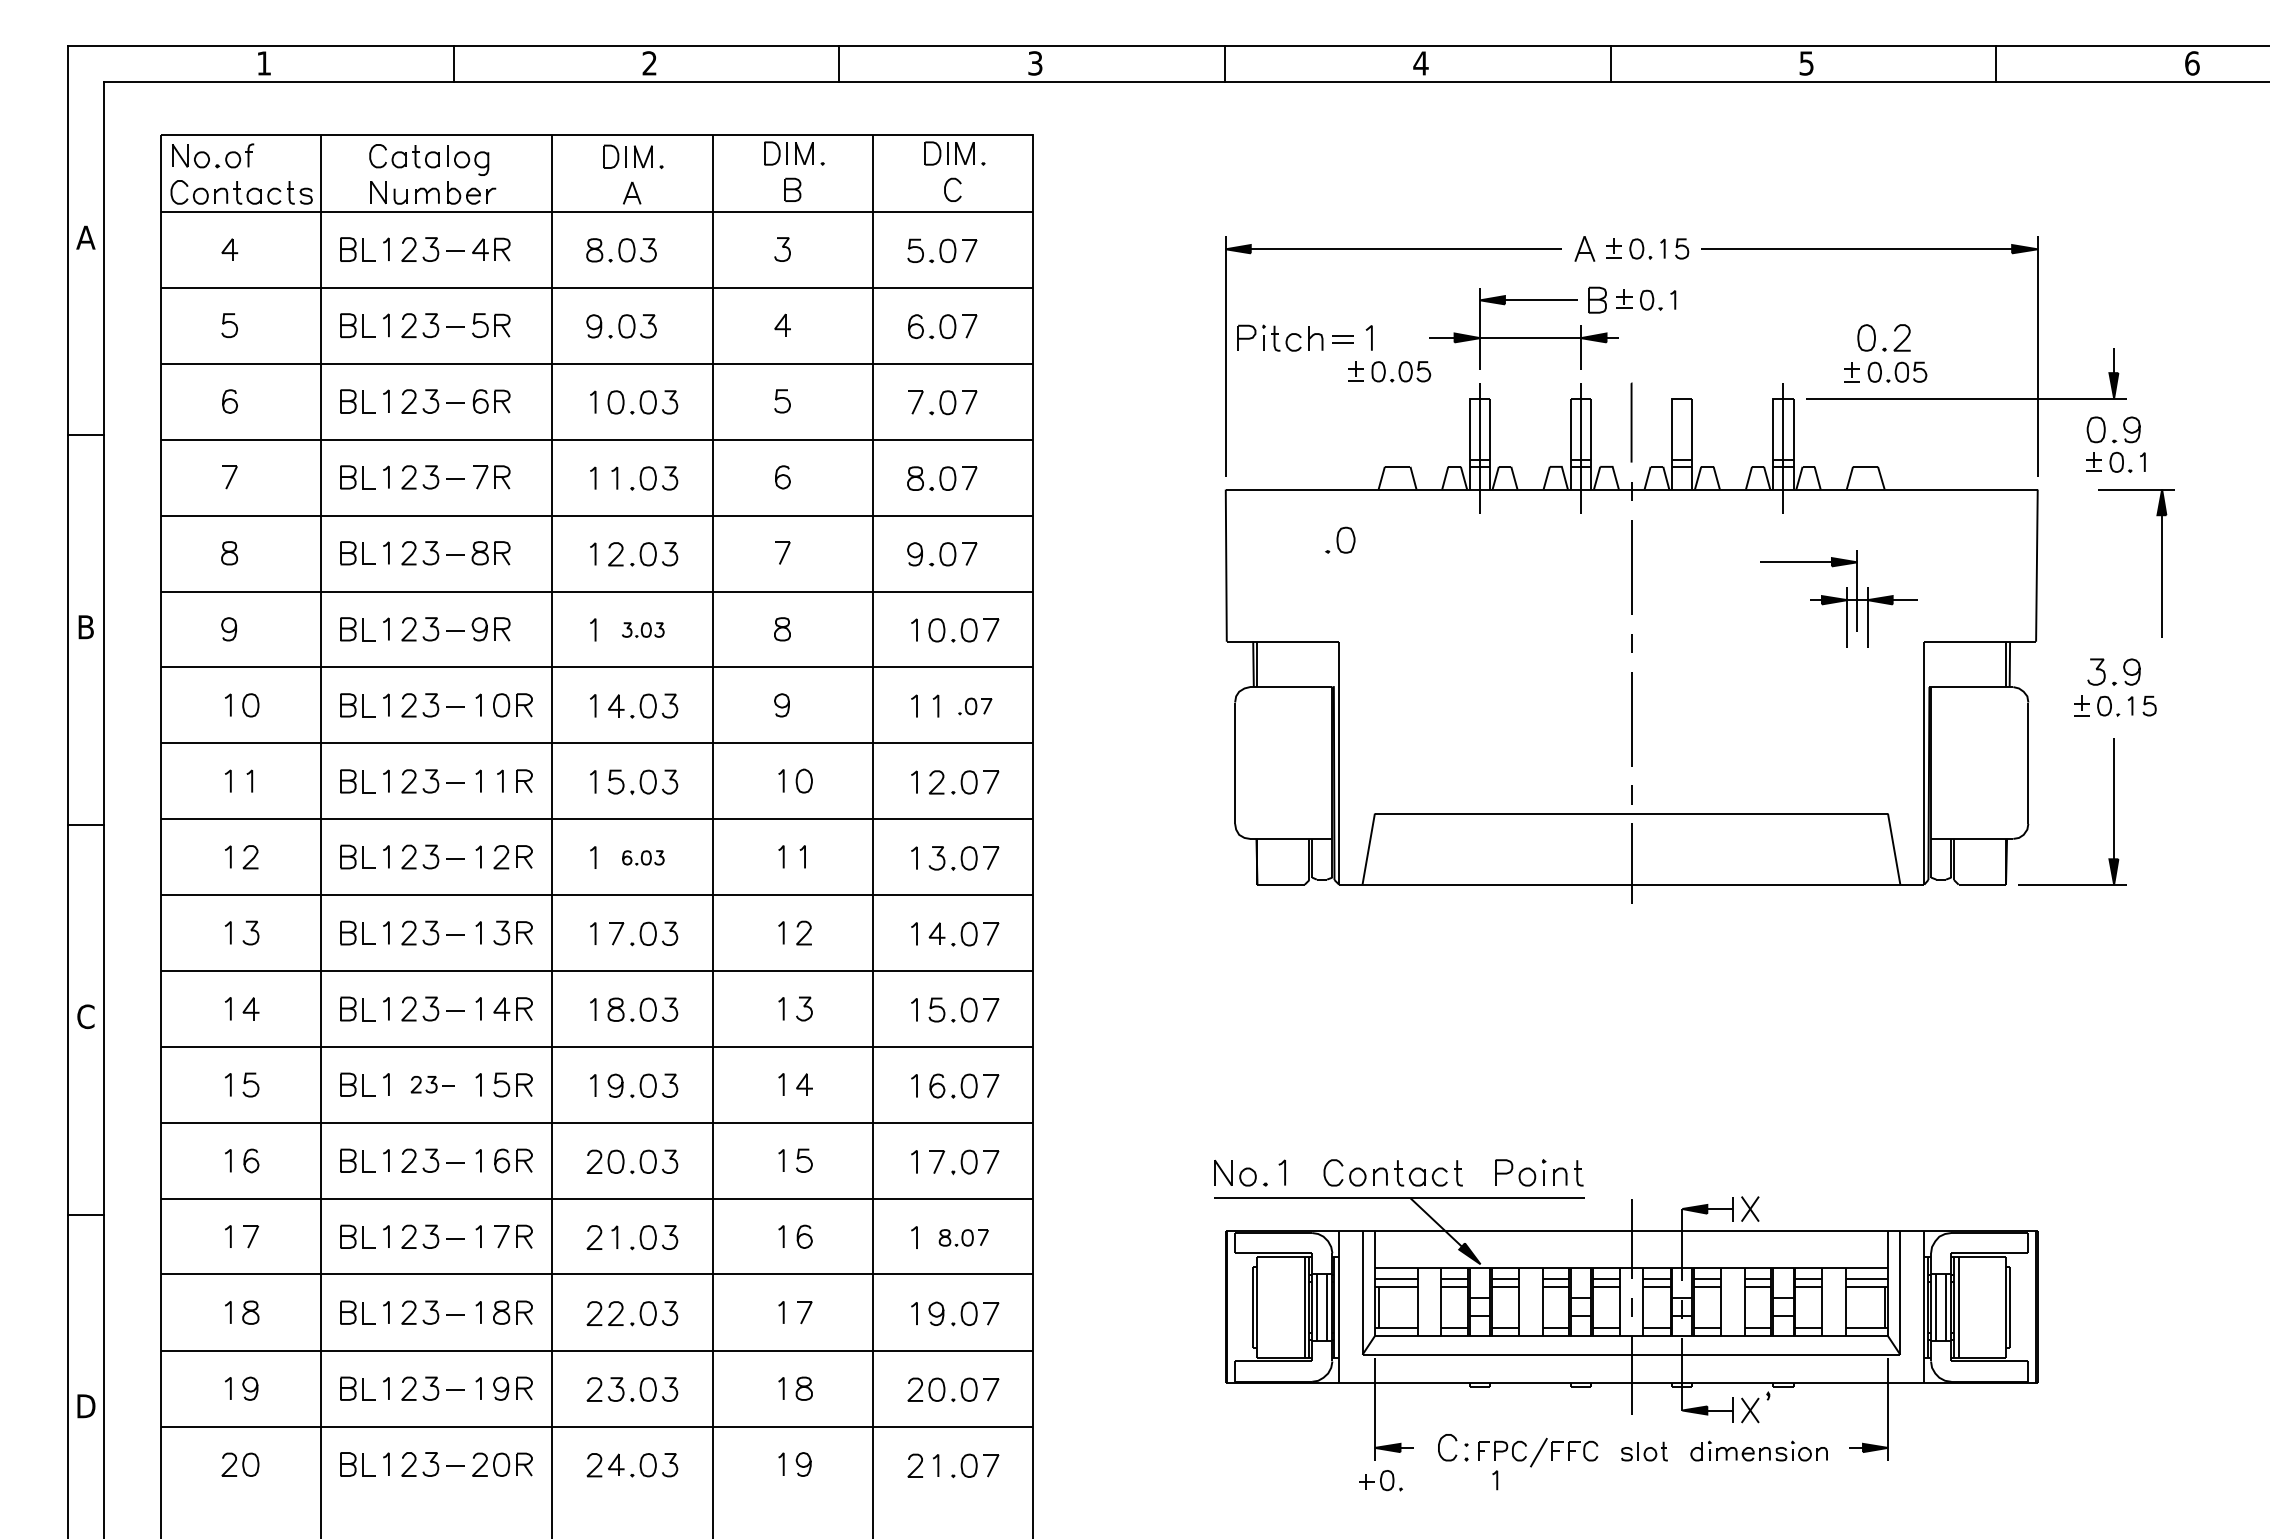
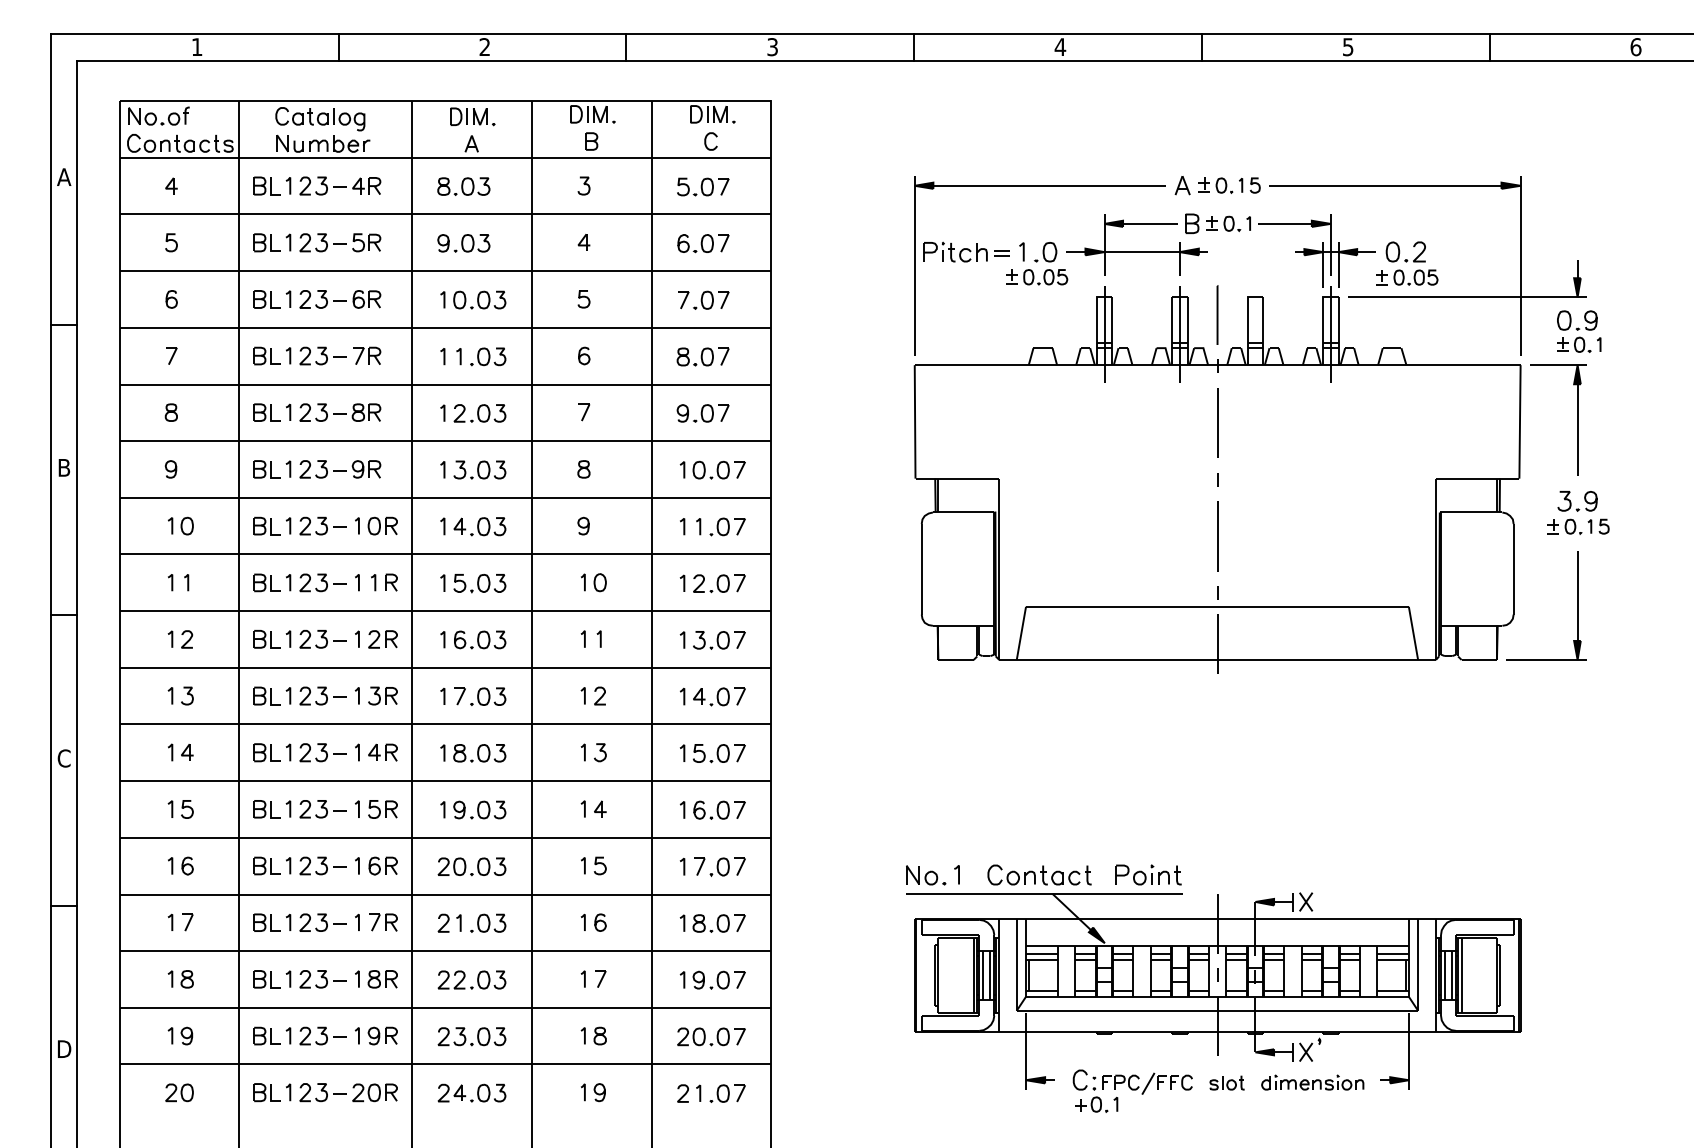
part: (1340, 539) -> (1045, 251), moved
part: (2161, 563) -> (1577, 420), moved
part: (1838, 598) -> (1316, 250), moved
part: (643, 629) -> (480, 469), size x1.67
part: (975, 706) -> (727, 526), size x1.43
part: (643, 857) -> (480, 639), size x1.67
part: (432, 1084) -> (322, 809), size x1.43
part: (963, 1237) -> (719, 923), size x1.43
part: (1380, 1480) -> (1091, 1104), moved

